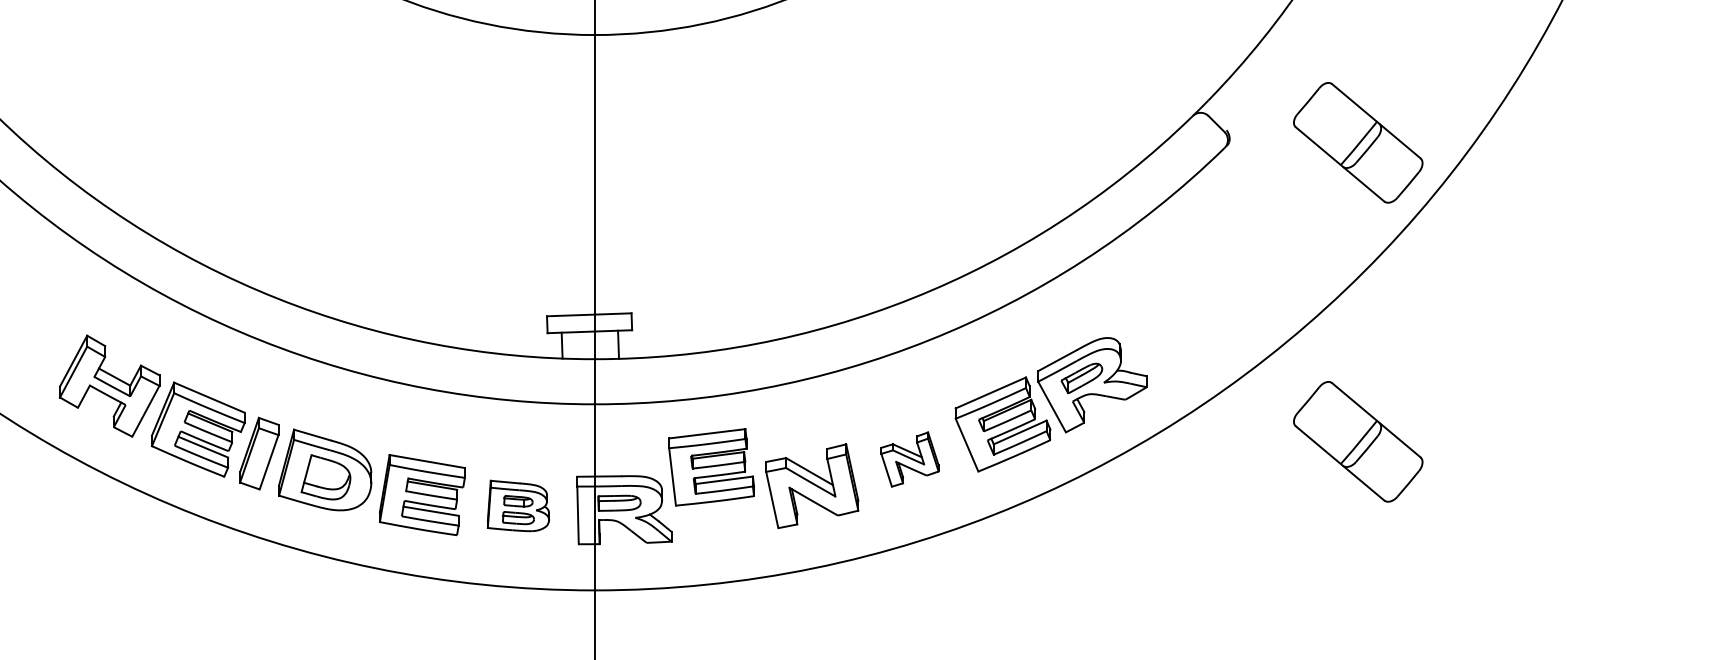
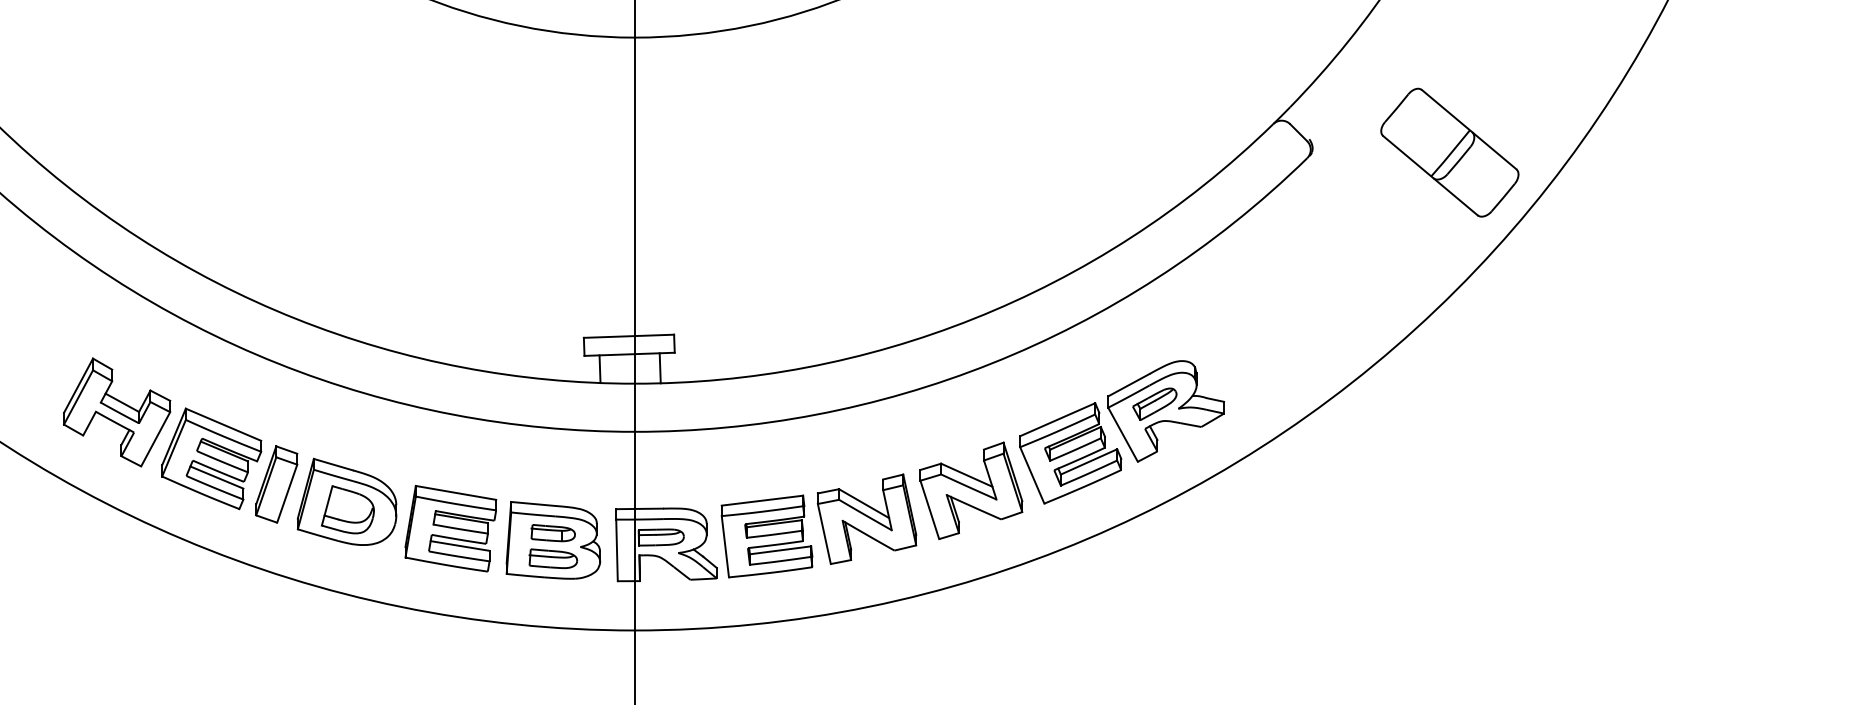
part: (1358, 441) -> (1450, 471), removed
part: (909, 459) -> (970, 490), size x1.67
part: (711, 467) -> (766, 536), moved
part: (518, 505) -> (553, 539), size x1.43

